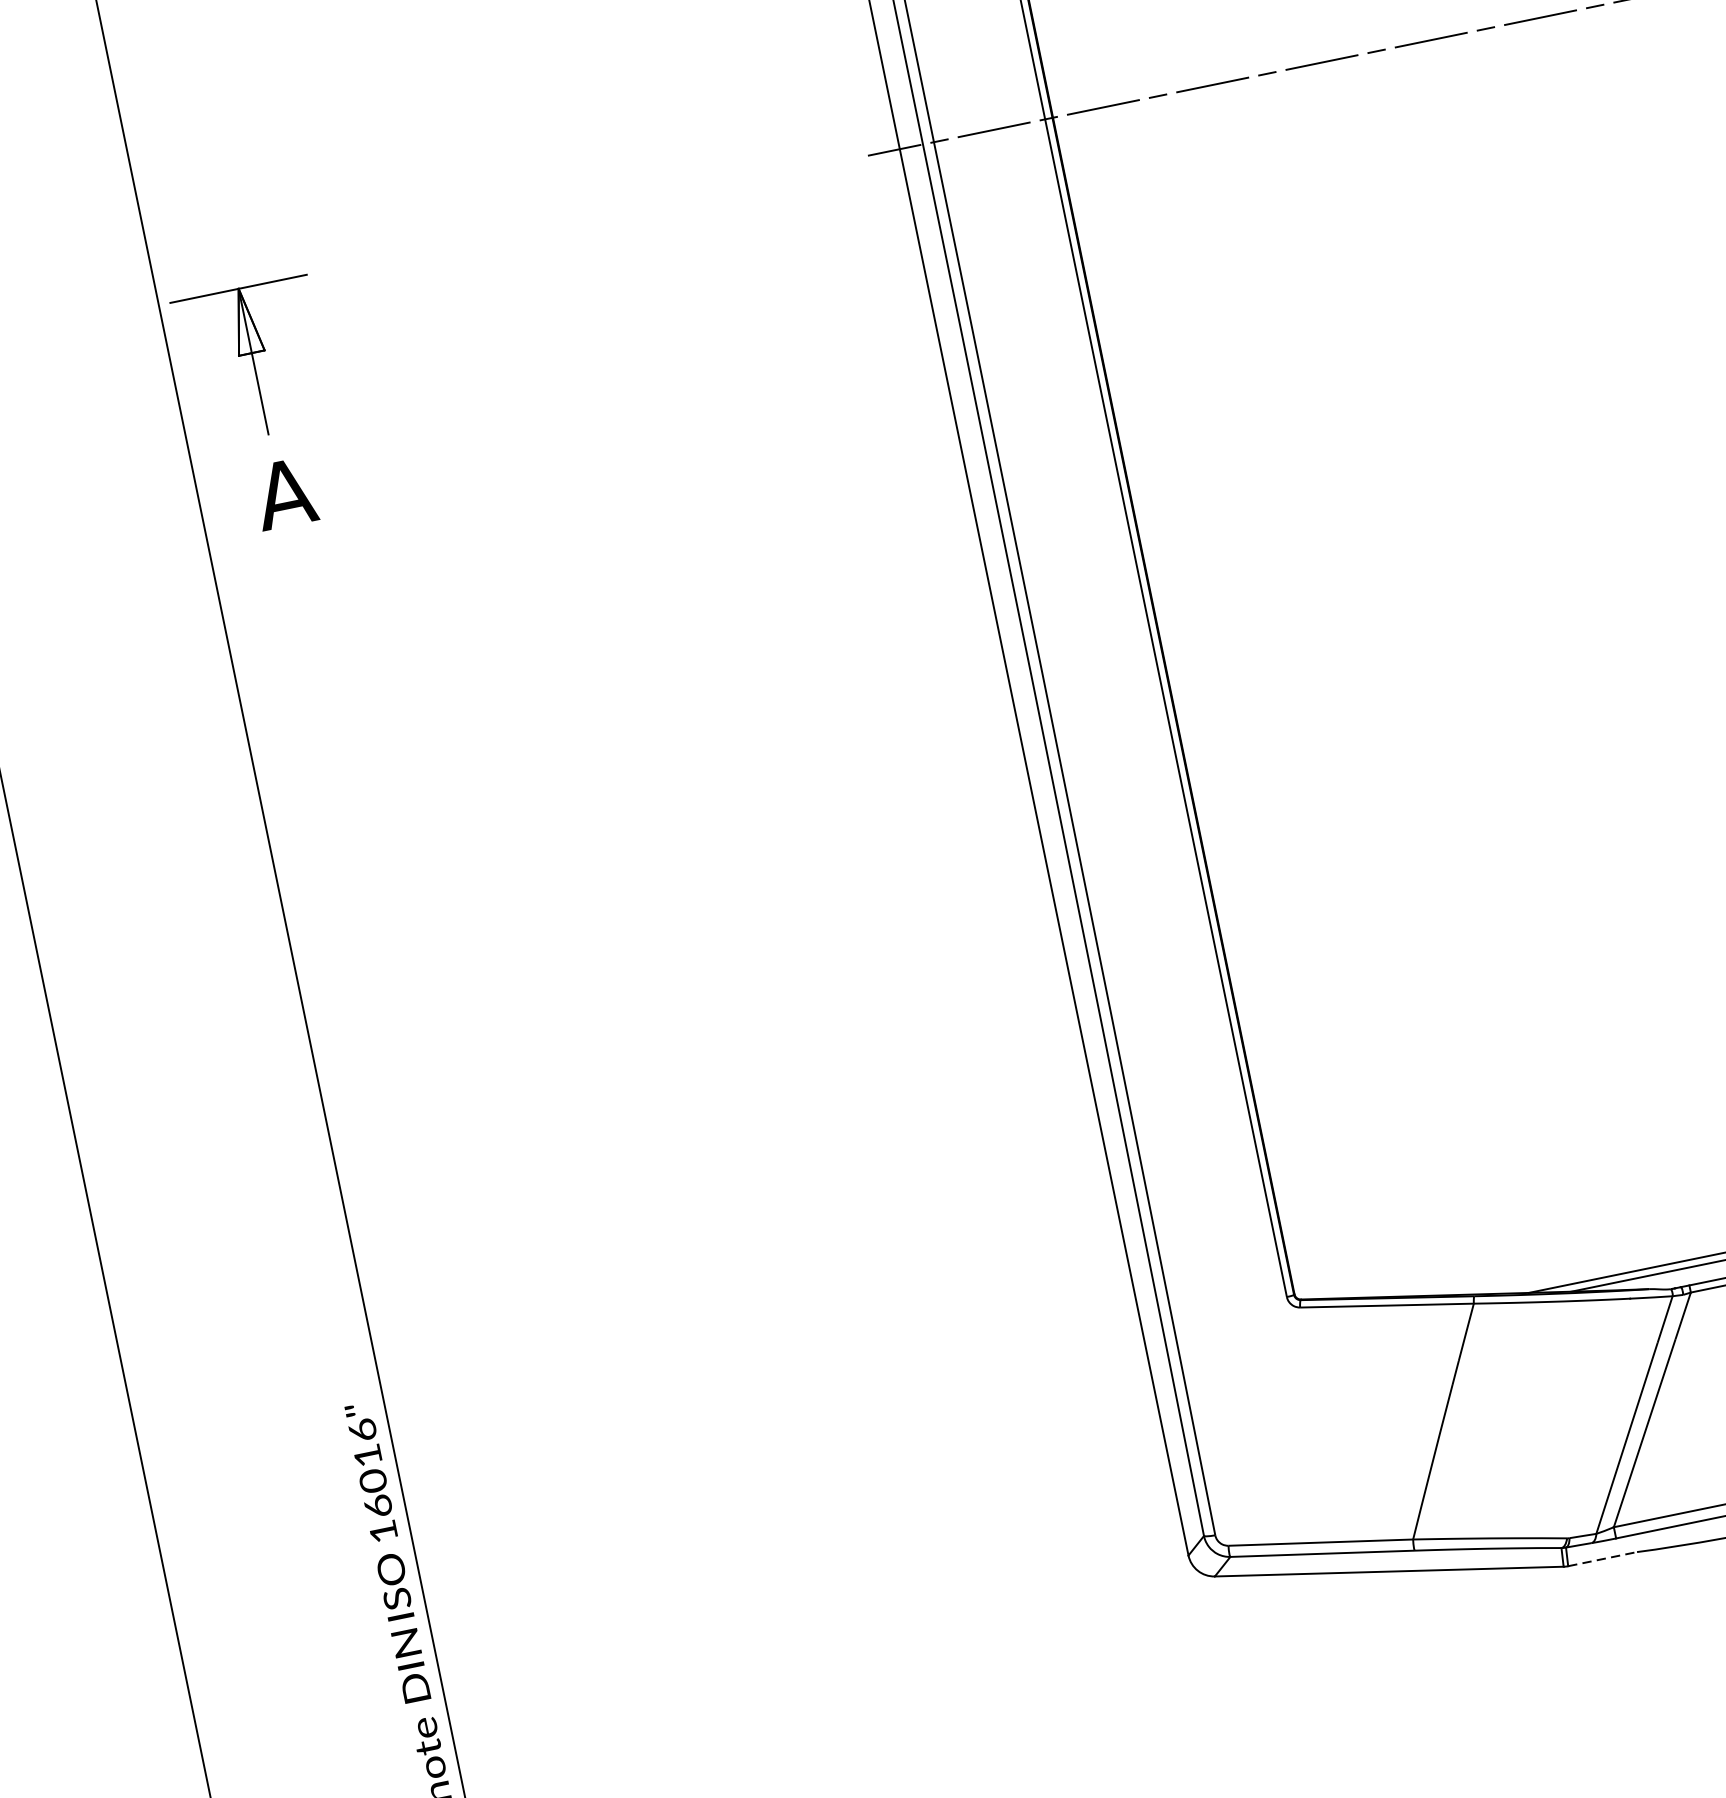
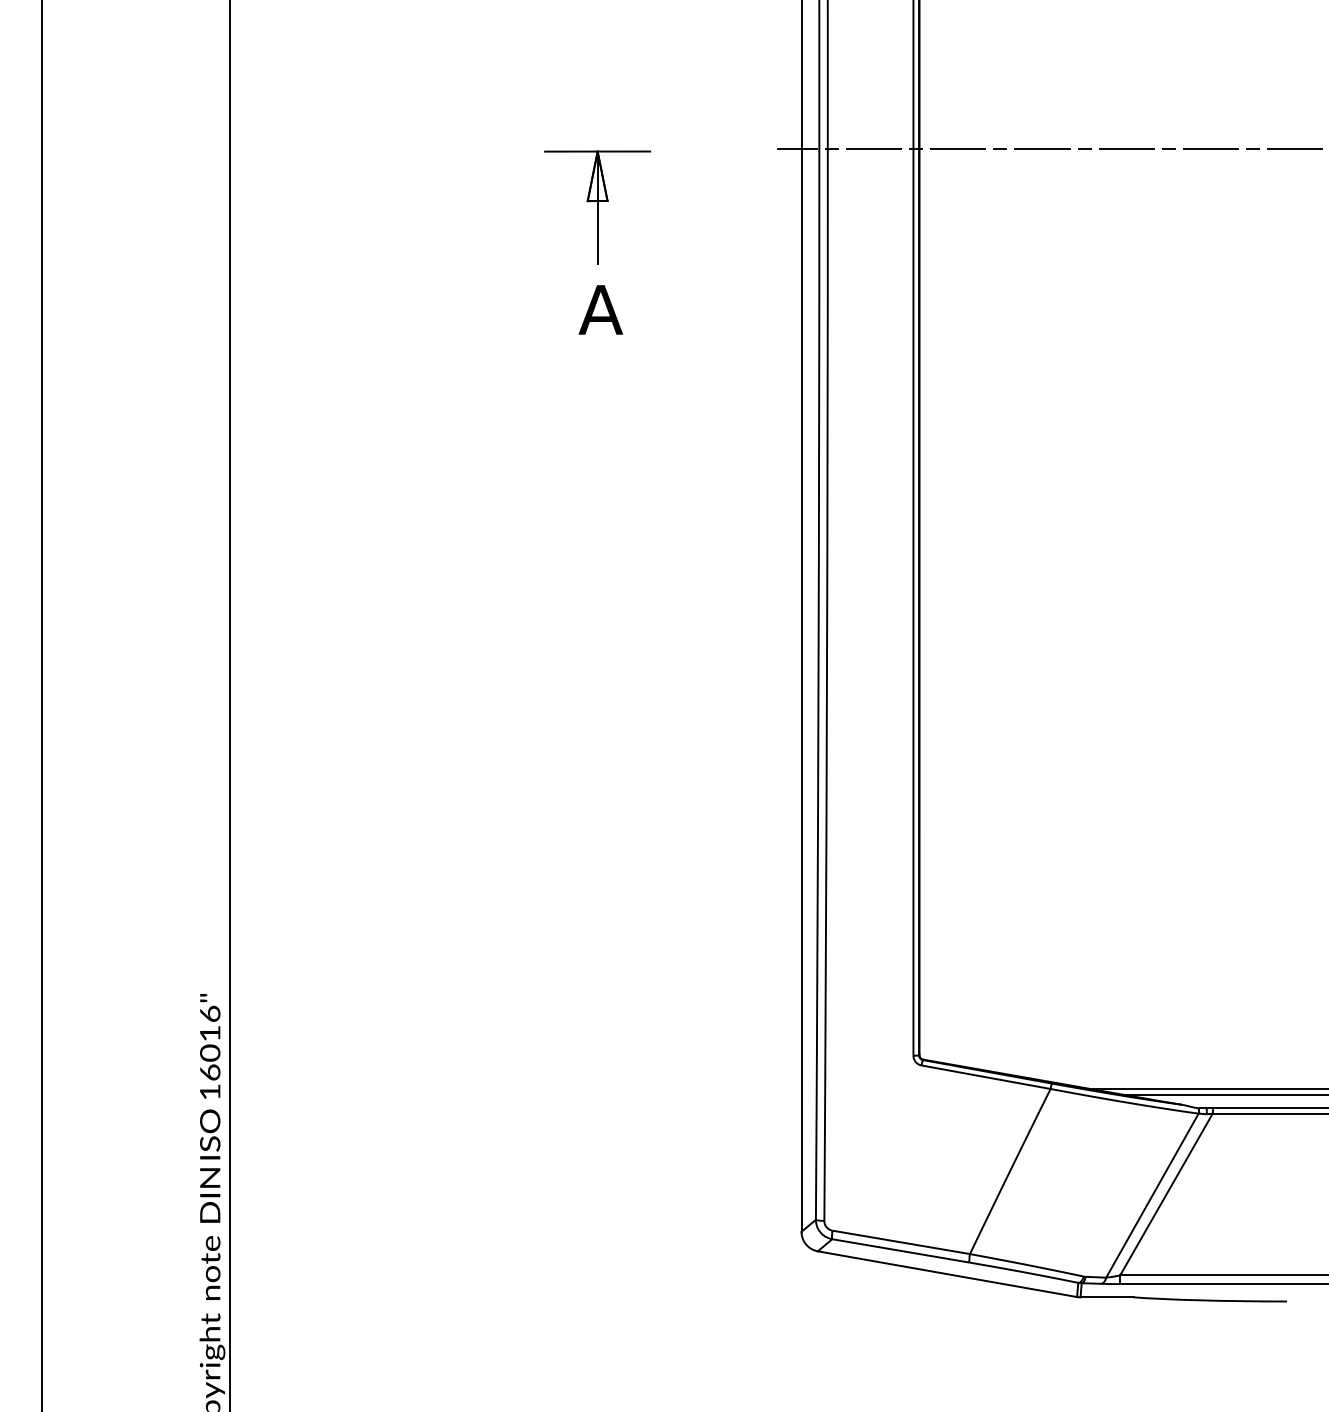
part: (262, 406) -> (597, 242), moved
line: (1603, 1559) -> (1107, 1297), dashed -> solid

